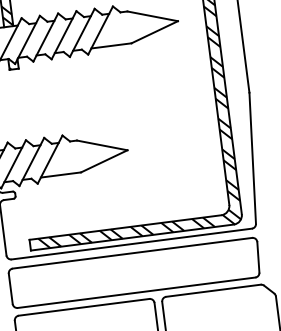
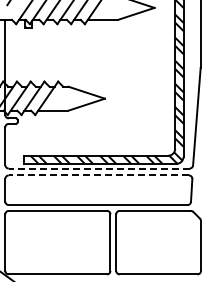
line: (130, 244) -> (98, 168), solid -> dashed
line: (132, 253) -> (98, 175), solid -> dashed

